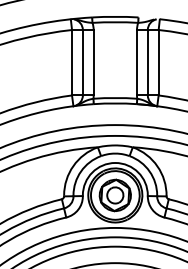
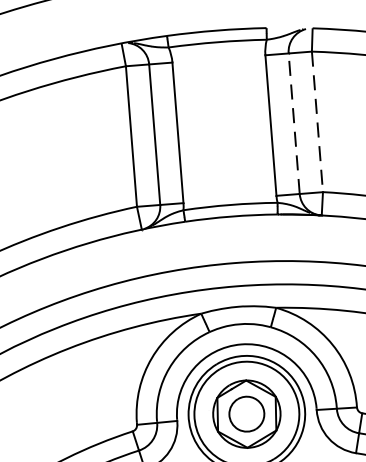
line: (147, 62) -> (293, 123), solid -> dashed
line: (158, 62) -> (317, 121), solid -> dashed

